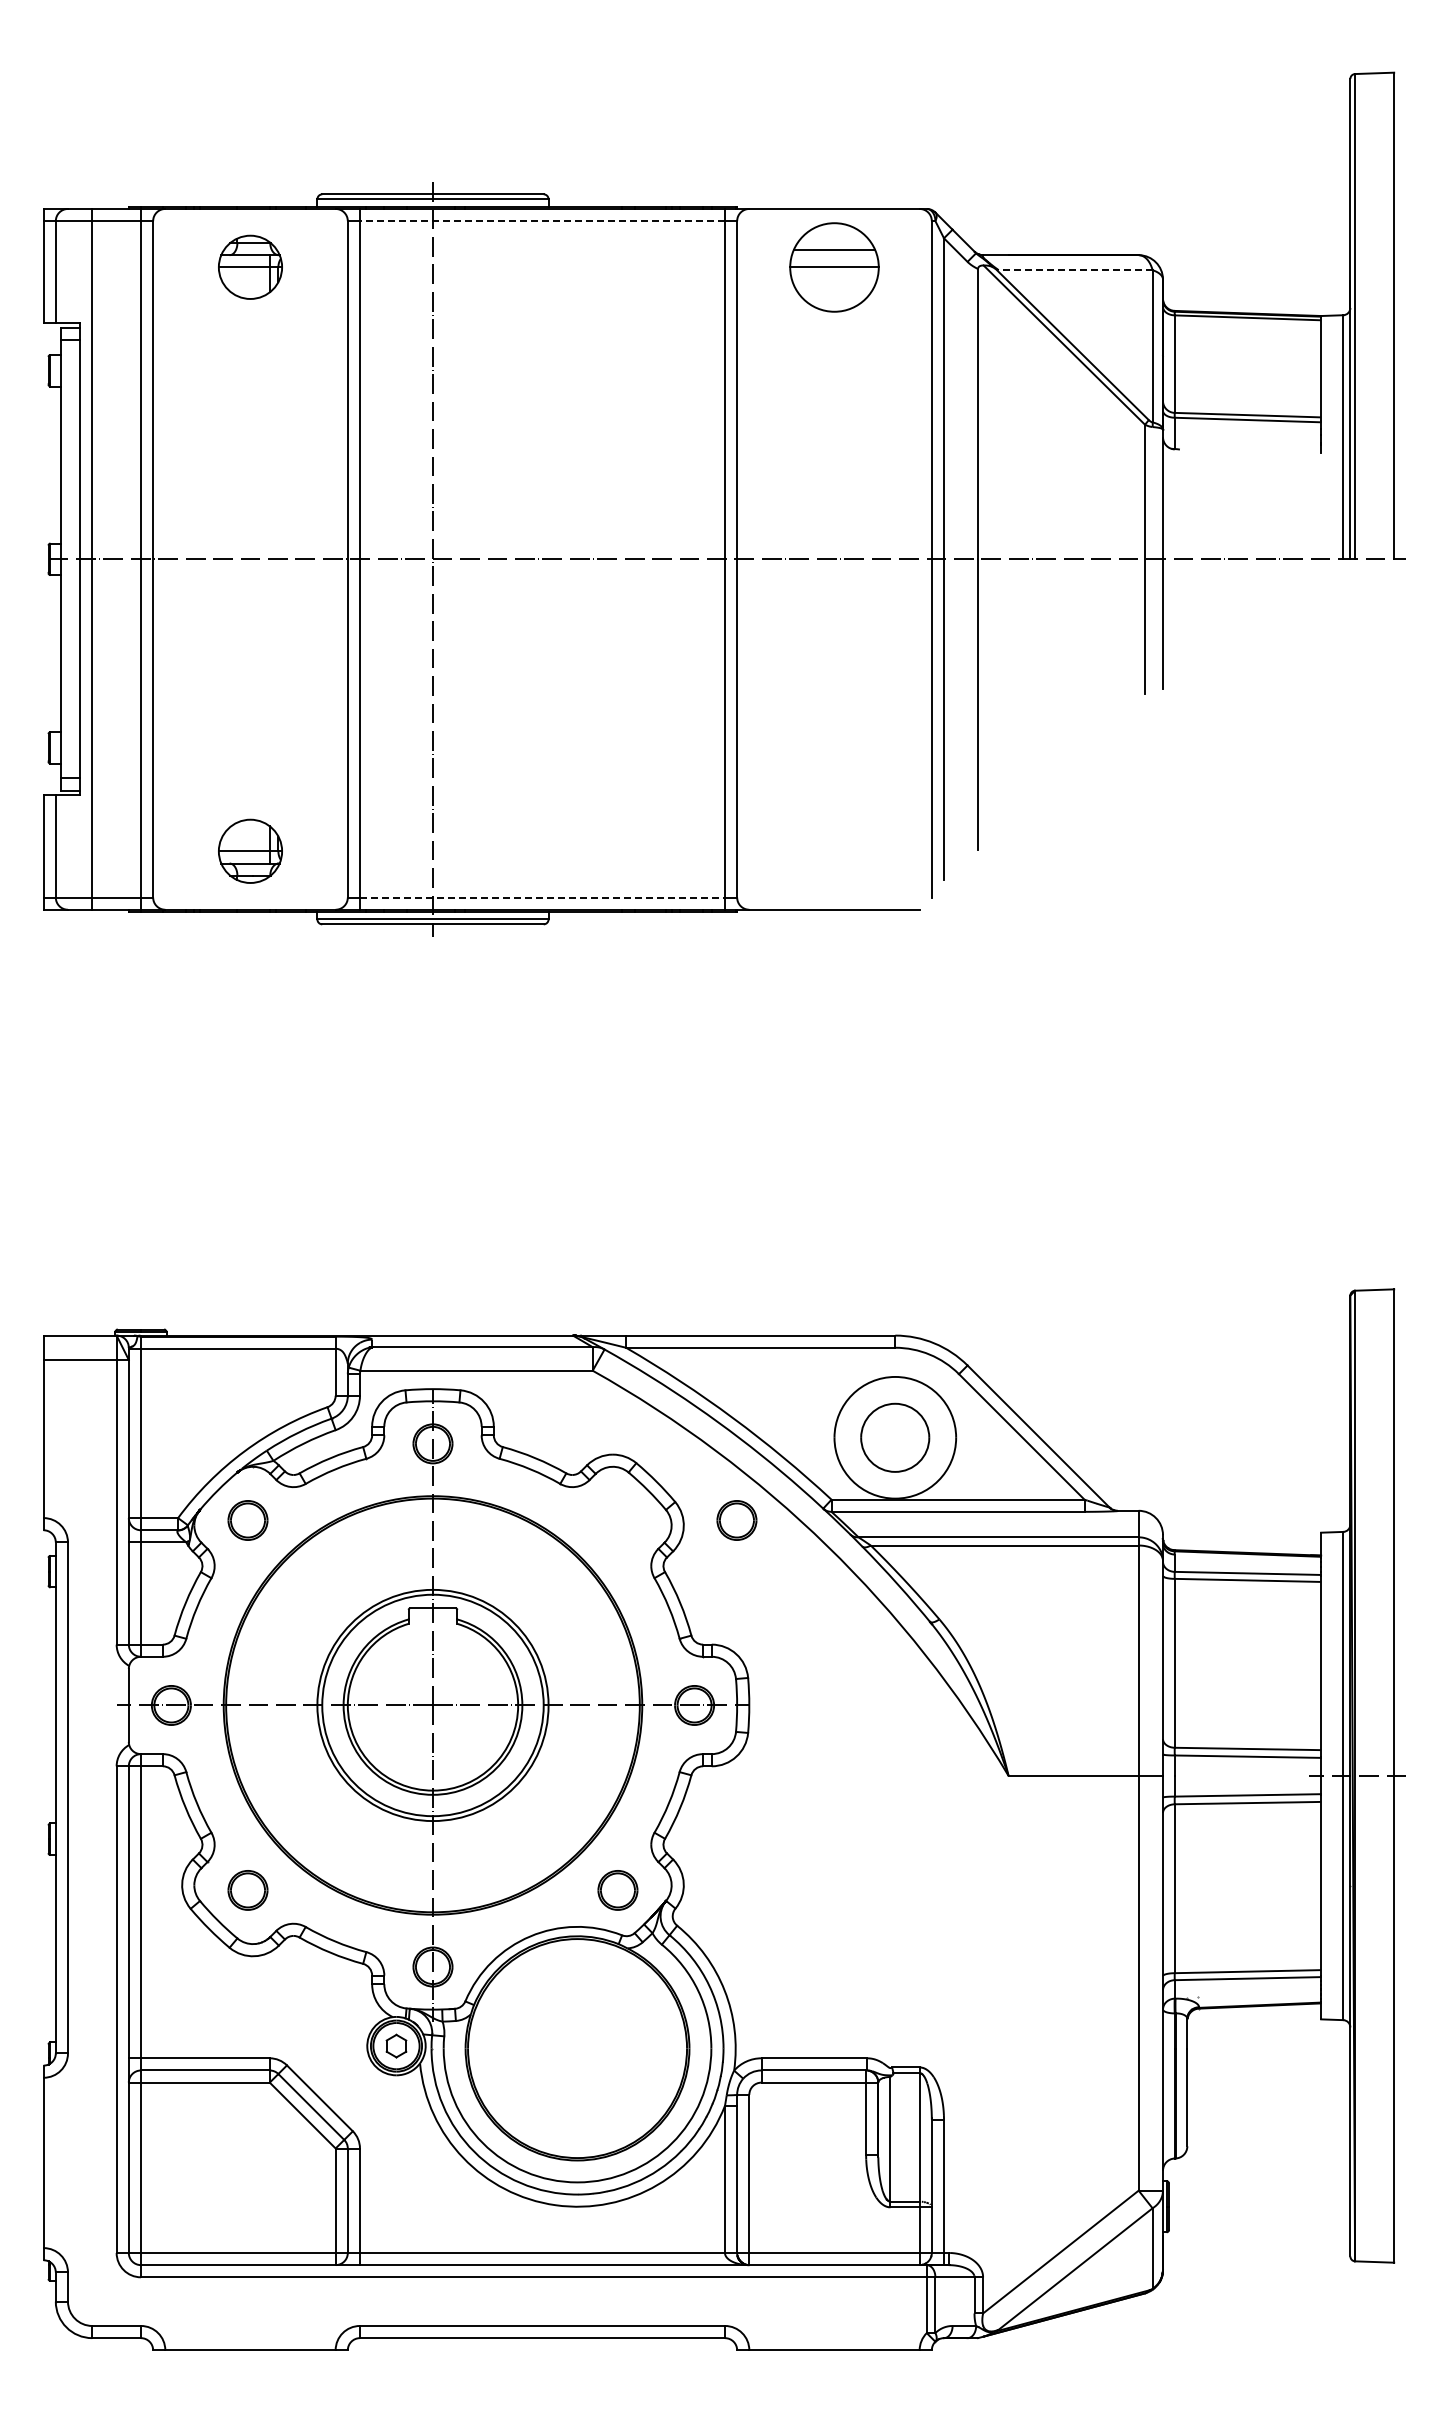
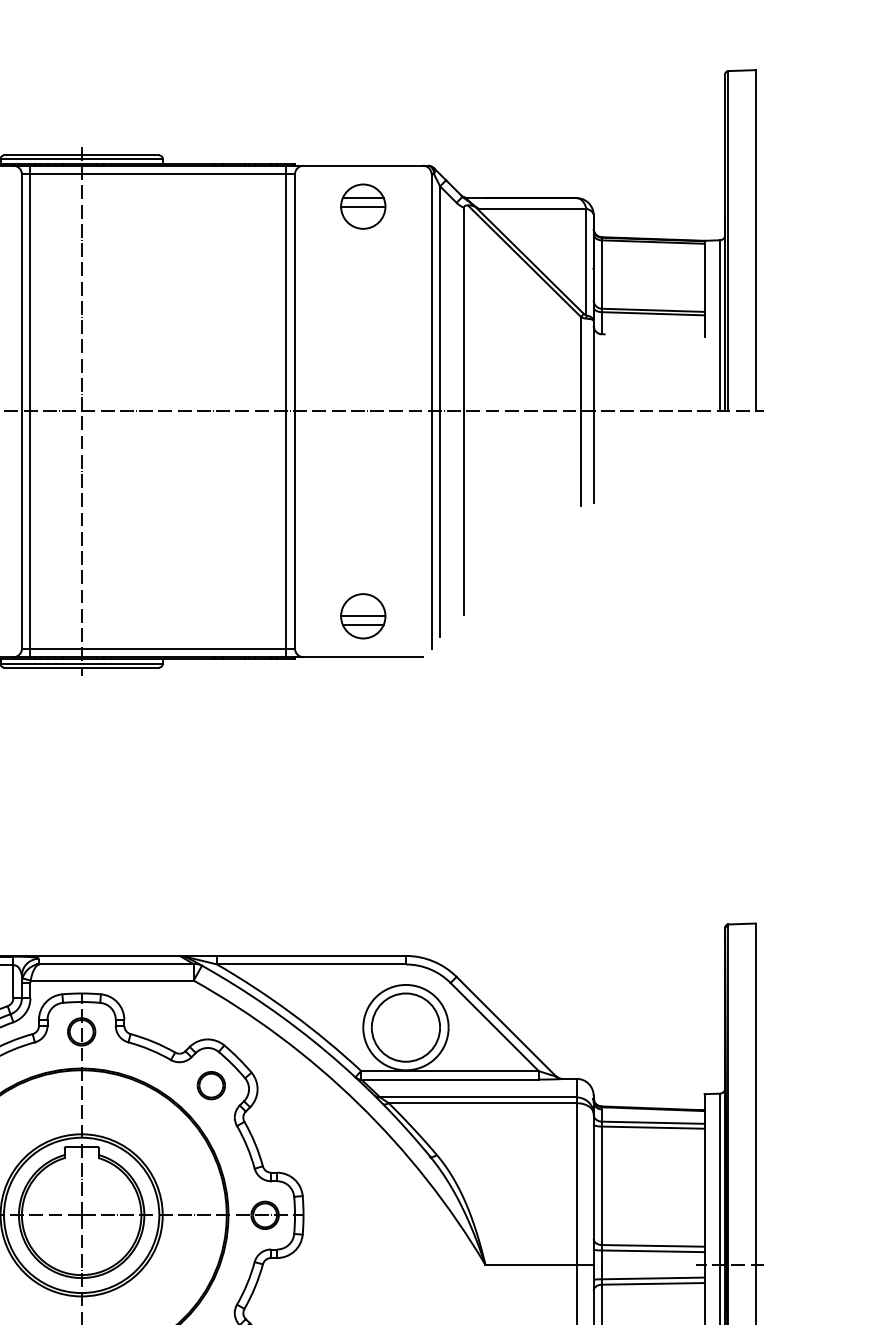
line: (542, 221) -> (158, 174), dashed -> solid
part: (834, 266) -> (363, 206), size x0.71
line: (1075, 270) -> (532, 208), dashed -> solid
part: (834, 850) -> (363, 615), added
line: (542, 897) -> (158, 648), dashed -> solid
part: (894, 1437) -> (405, 1027), size x1.43
part: (736, 1520) -> (211, 1085), moved

